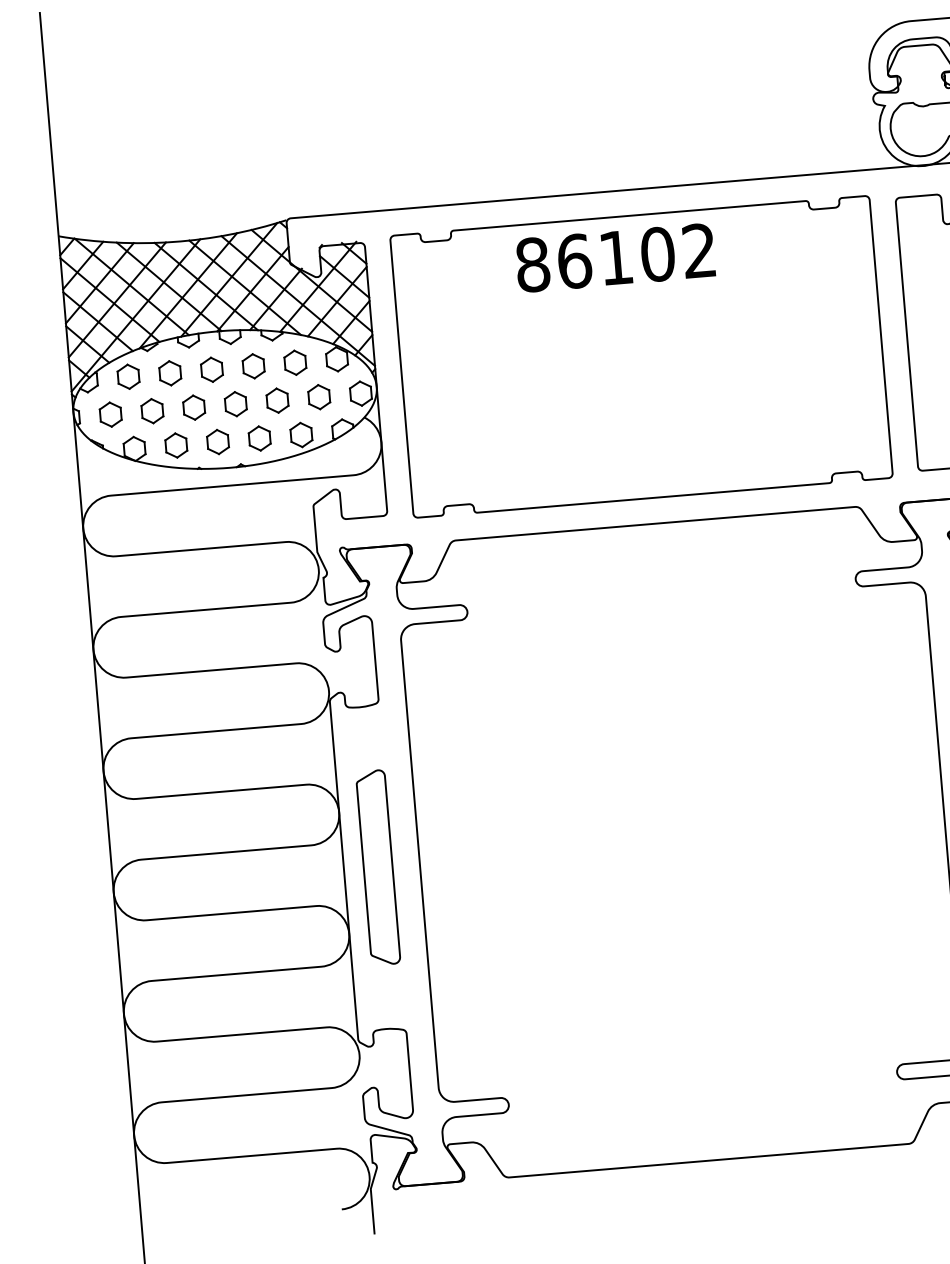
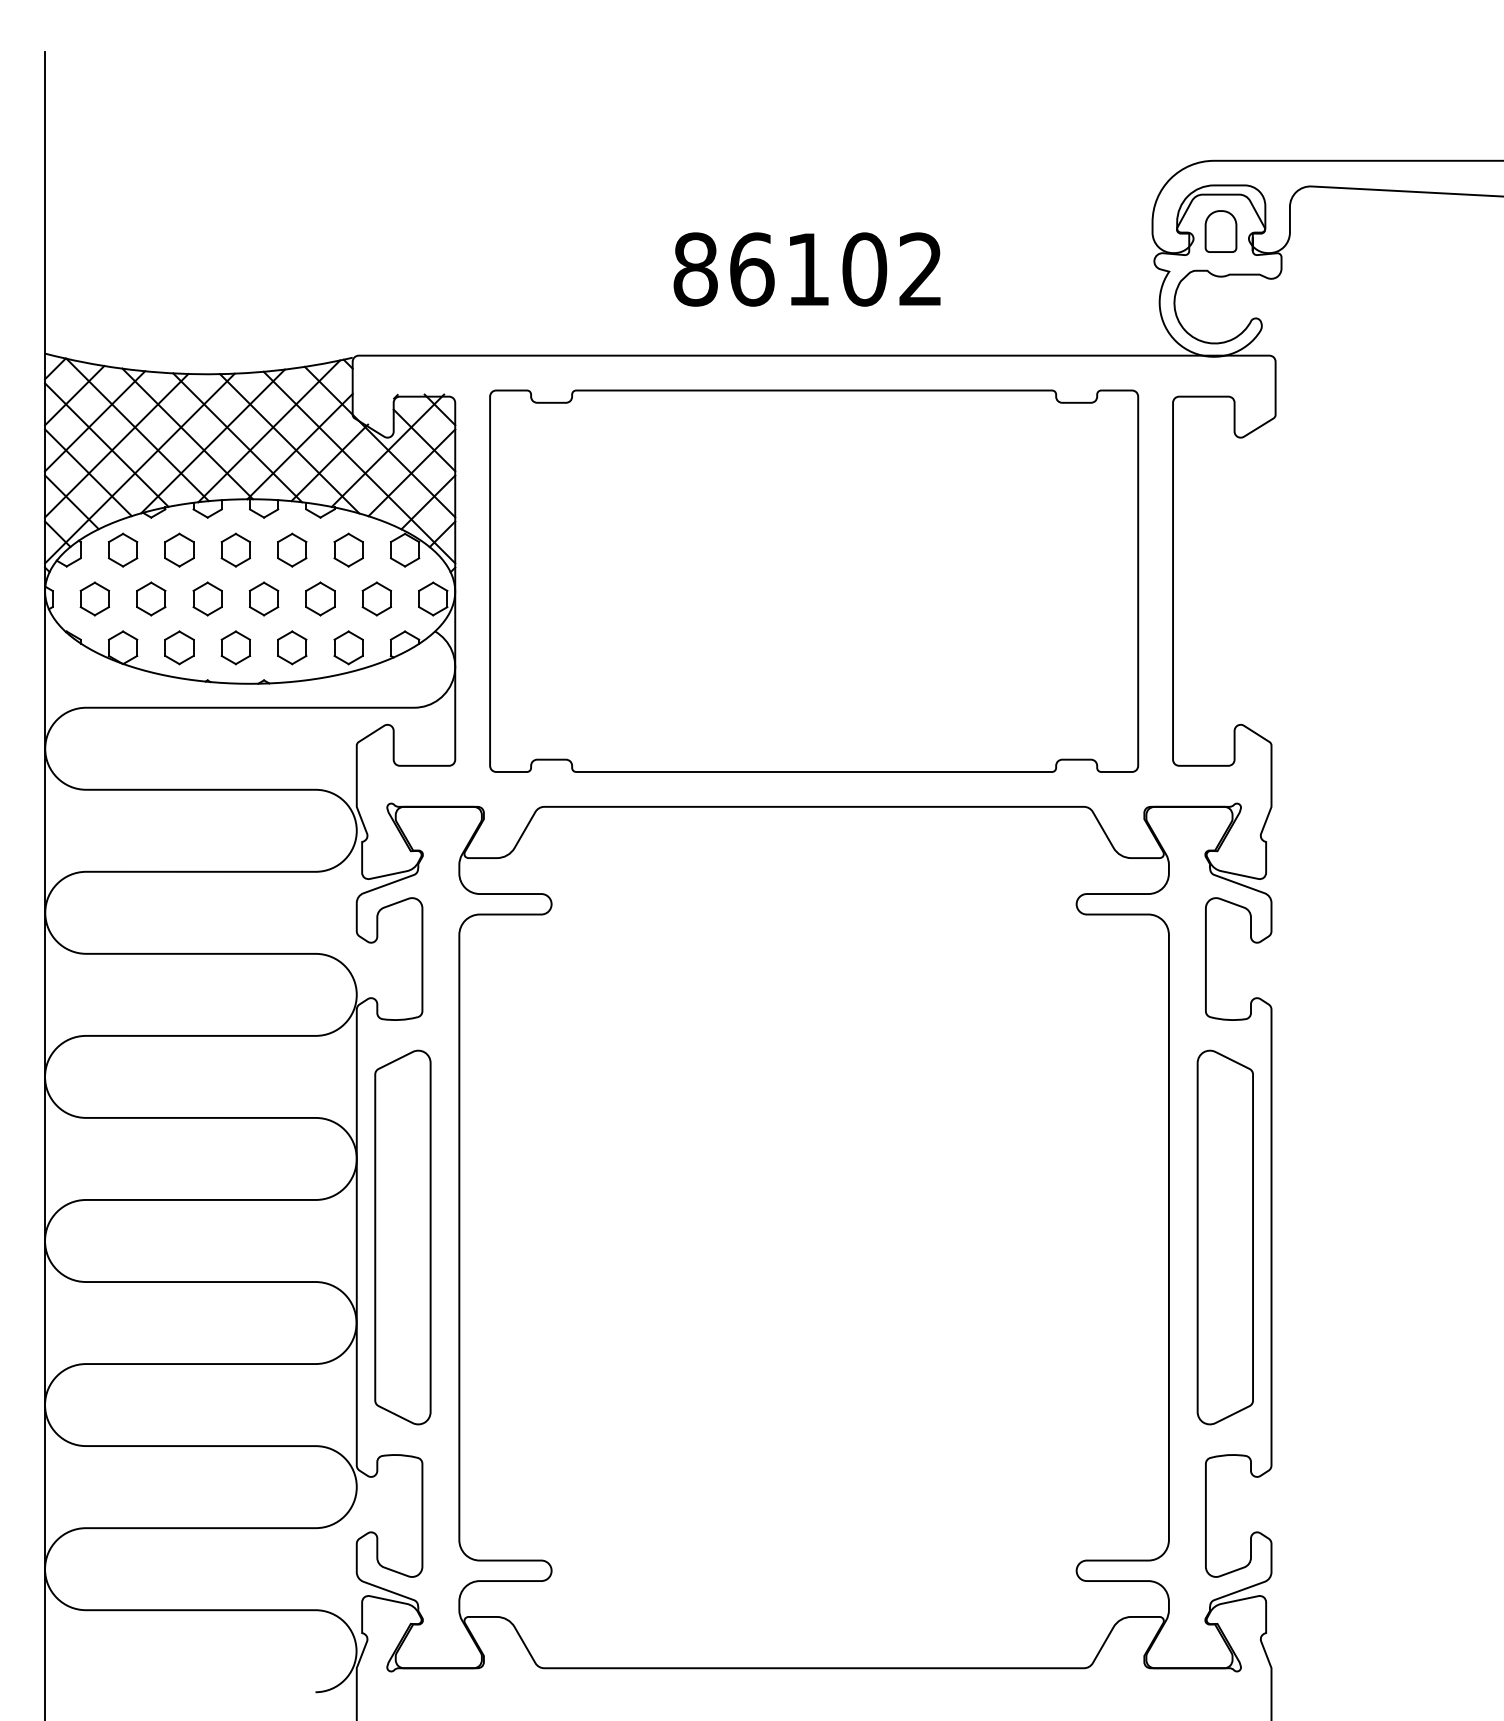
part: (920, 73) -> (1220, 231), added
text: (614, 258) -> (806, 269), moved
part: (377, 867) -> (402, 1237), size x1.43

